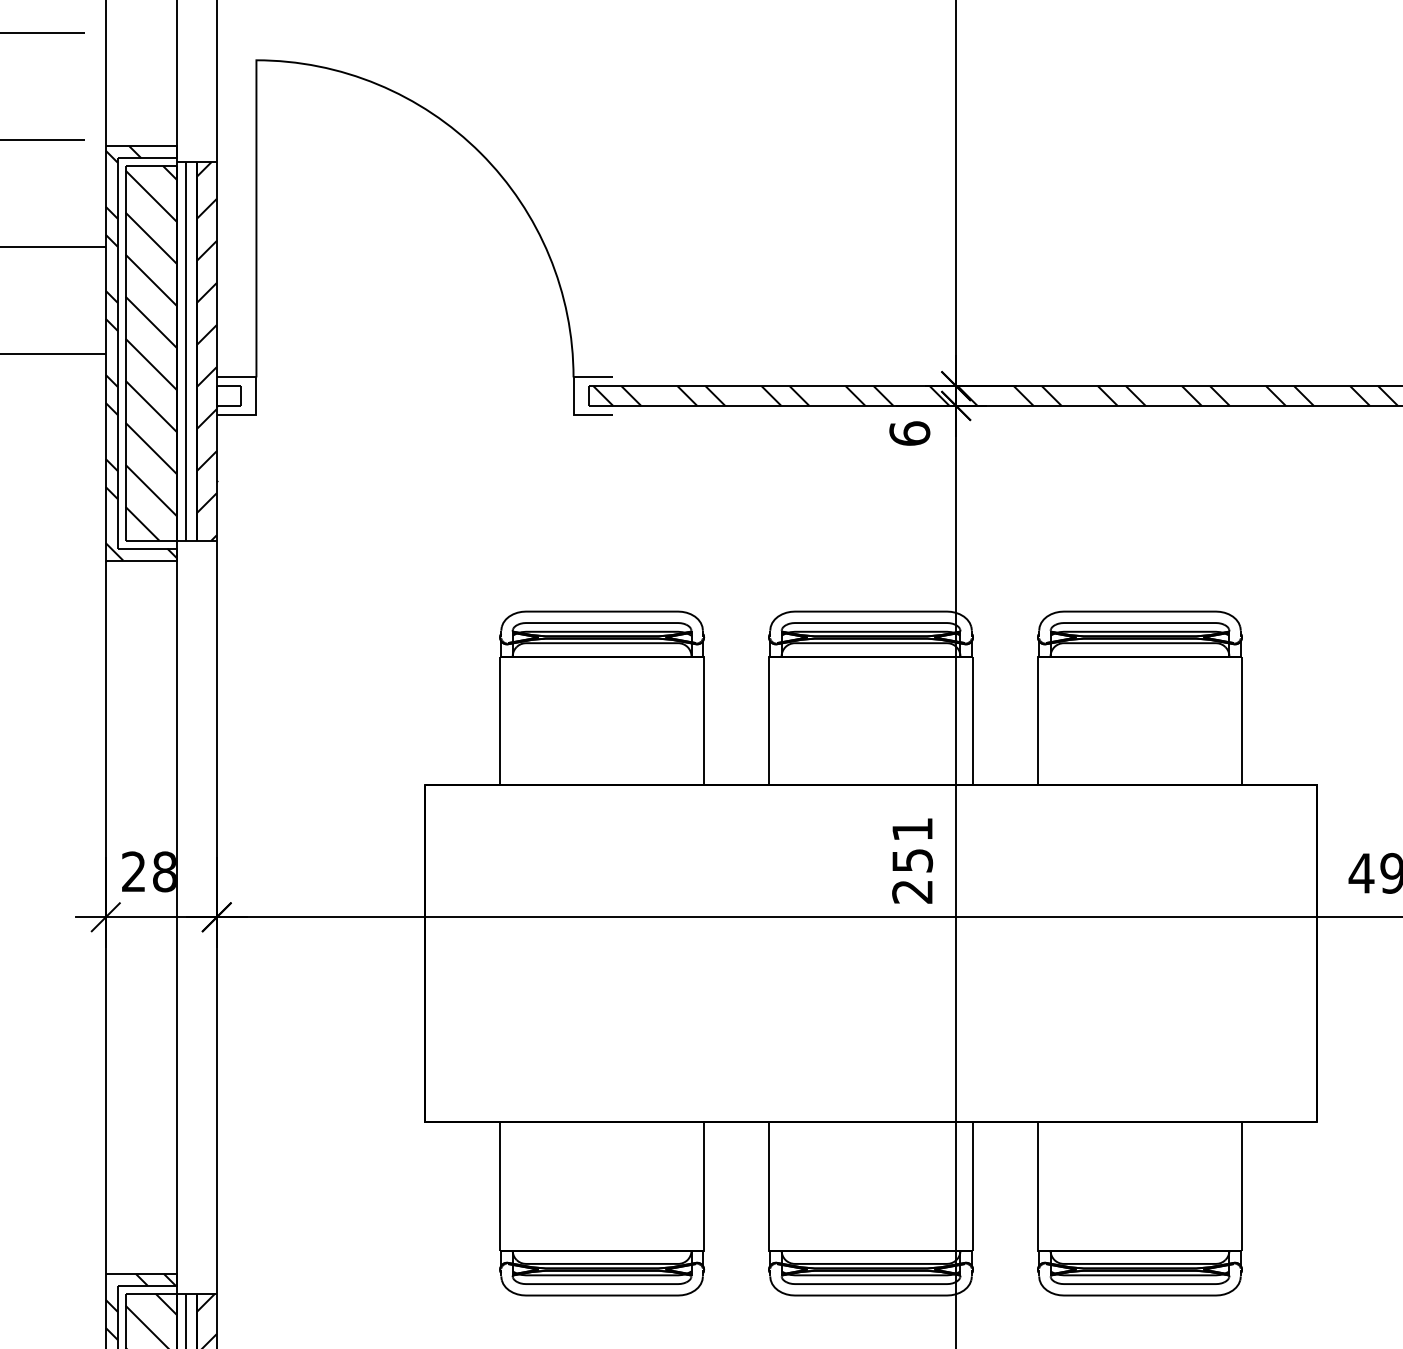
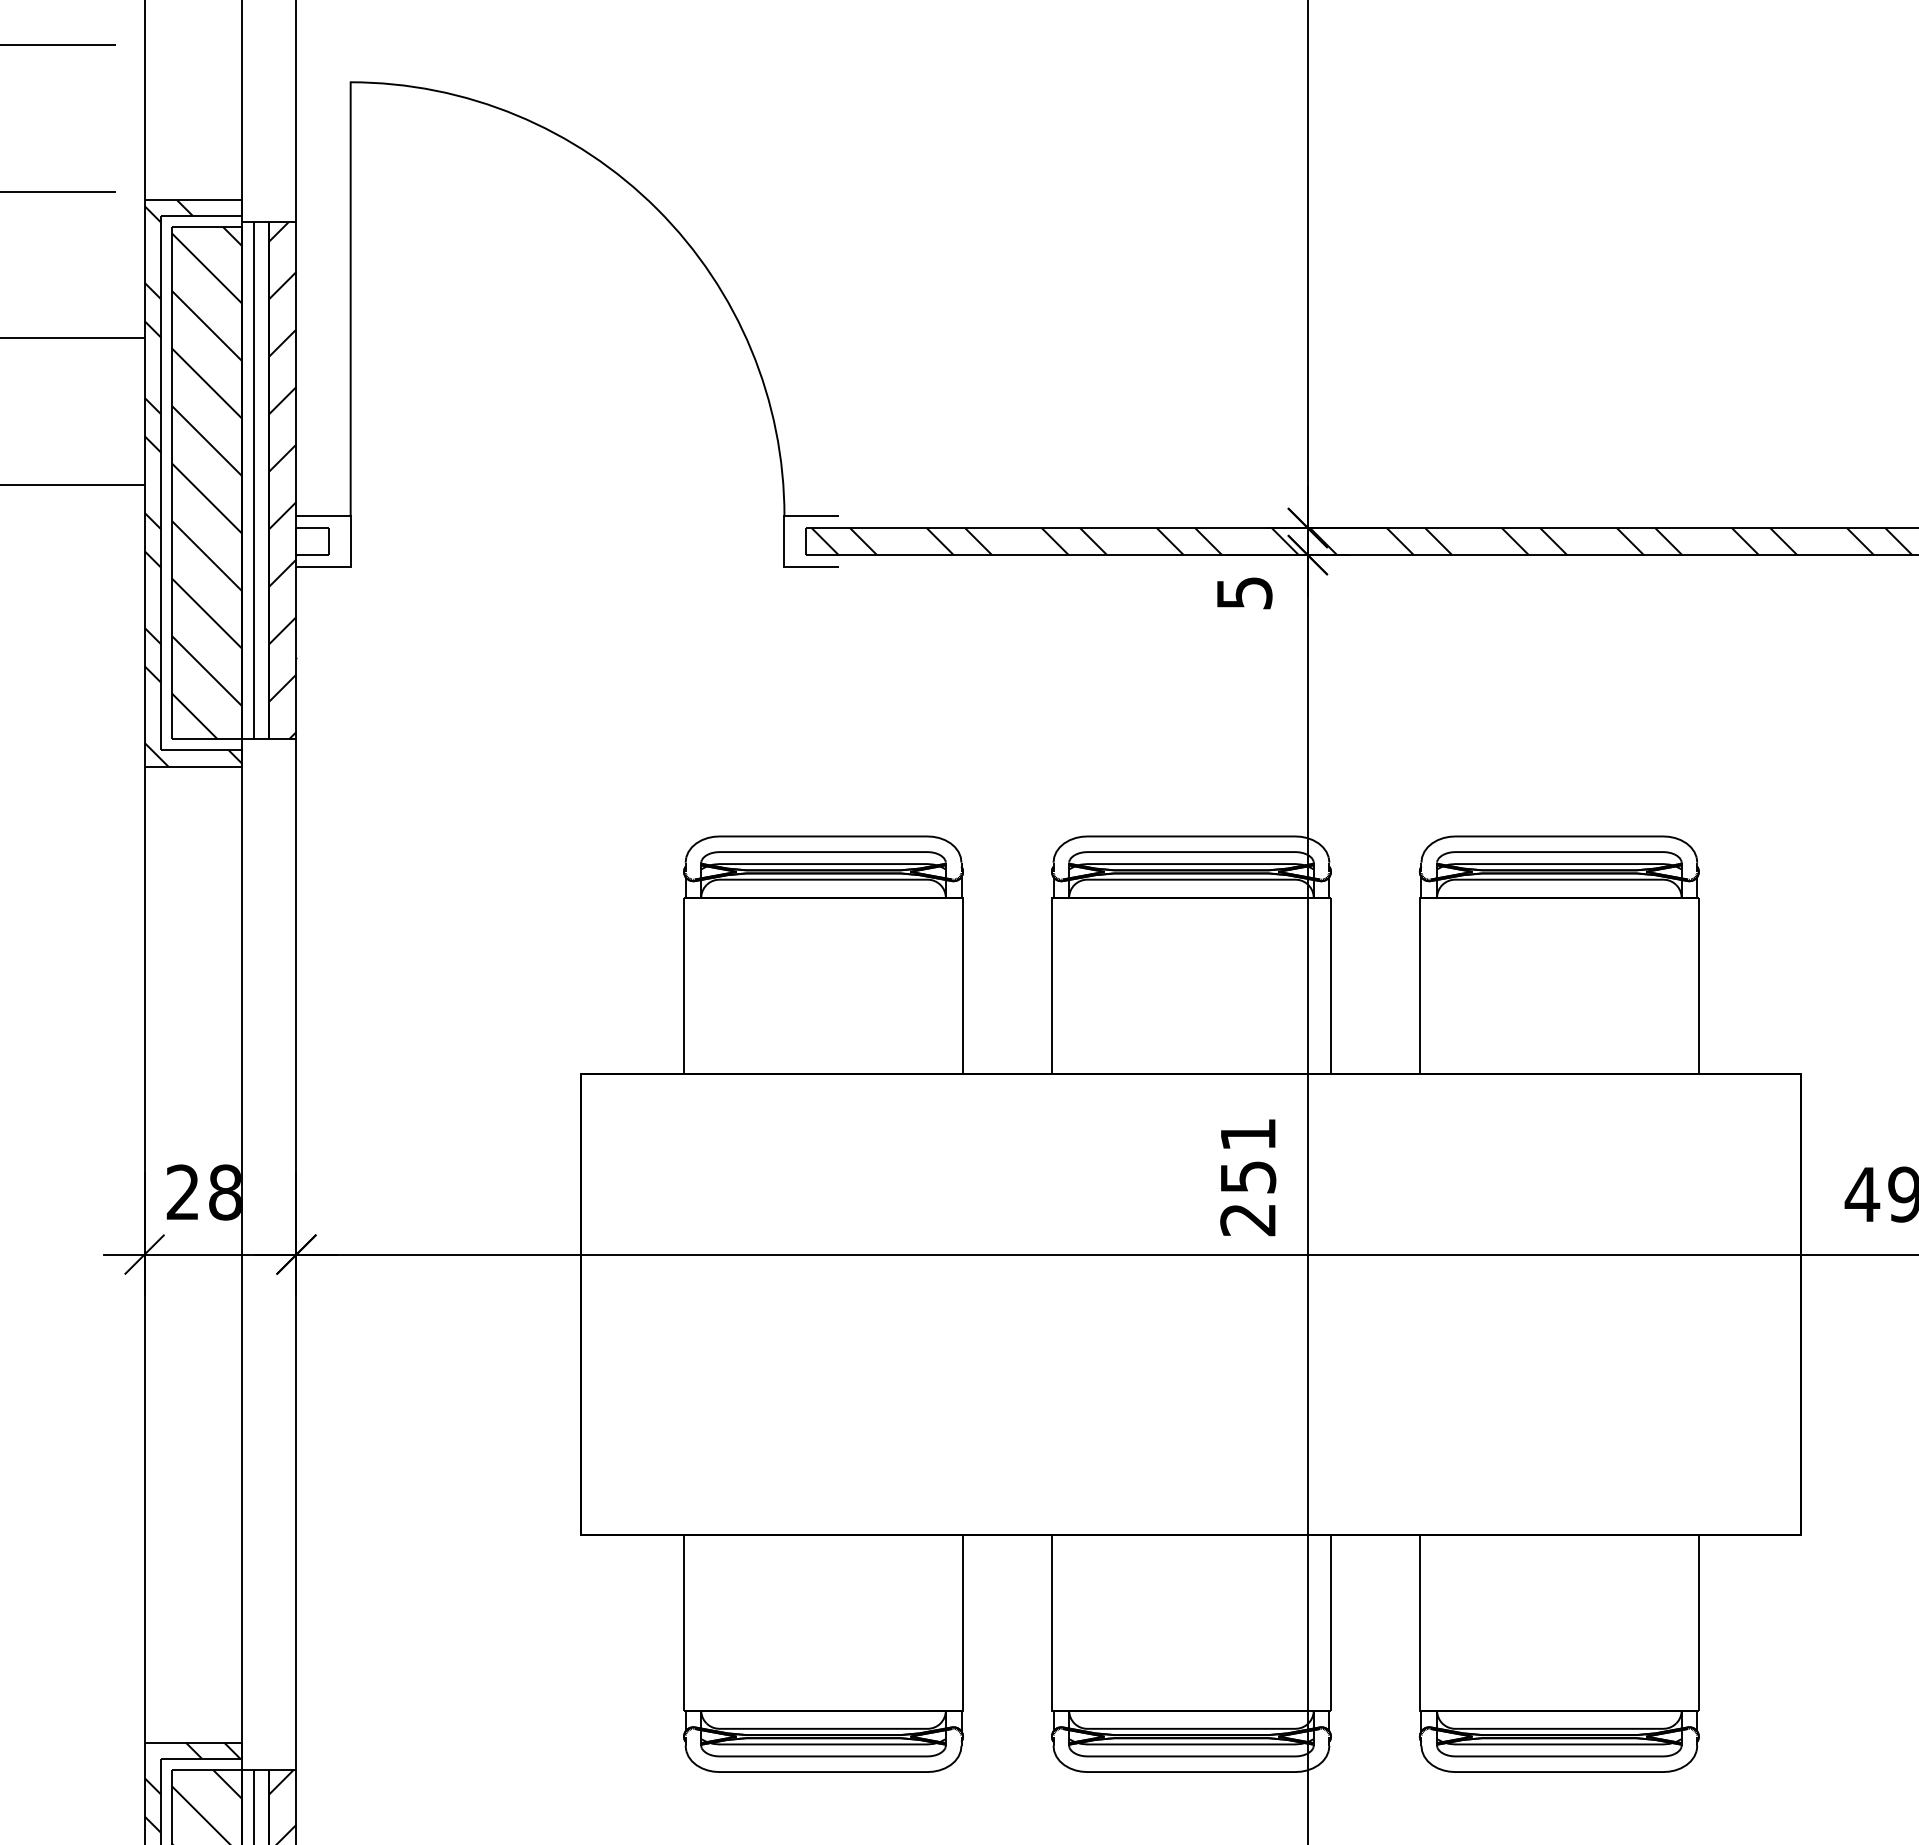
text: (909, 433) -> (1244, 592), 6 -> 5

